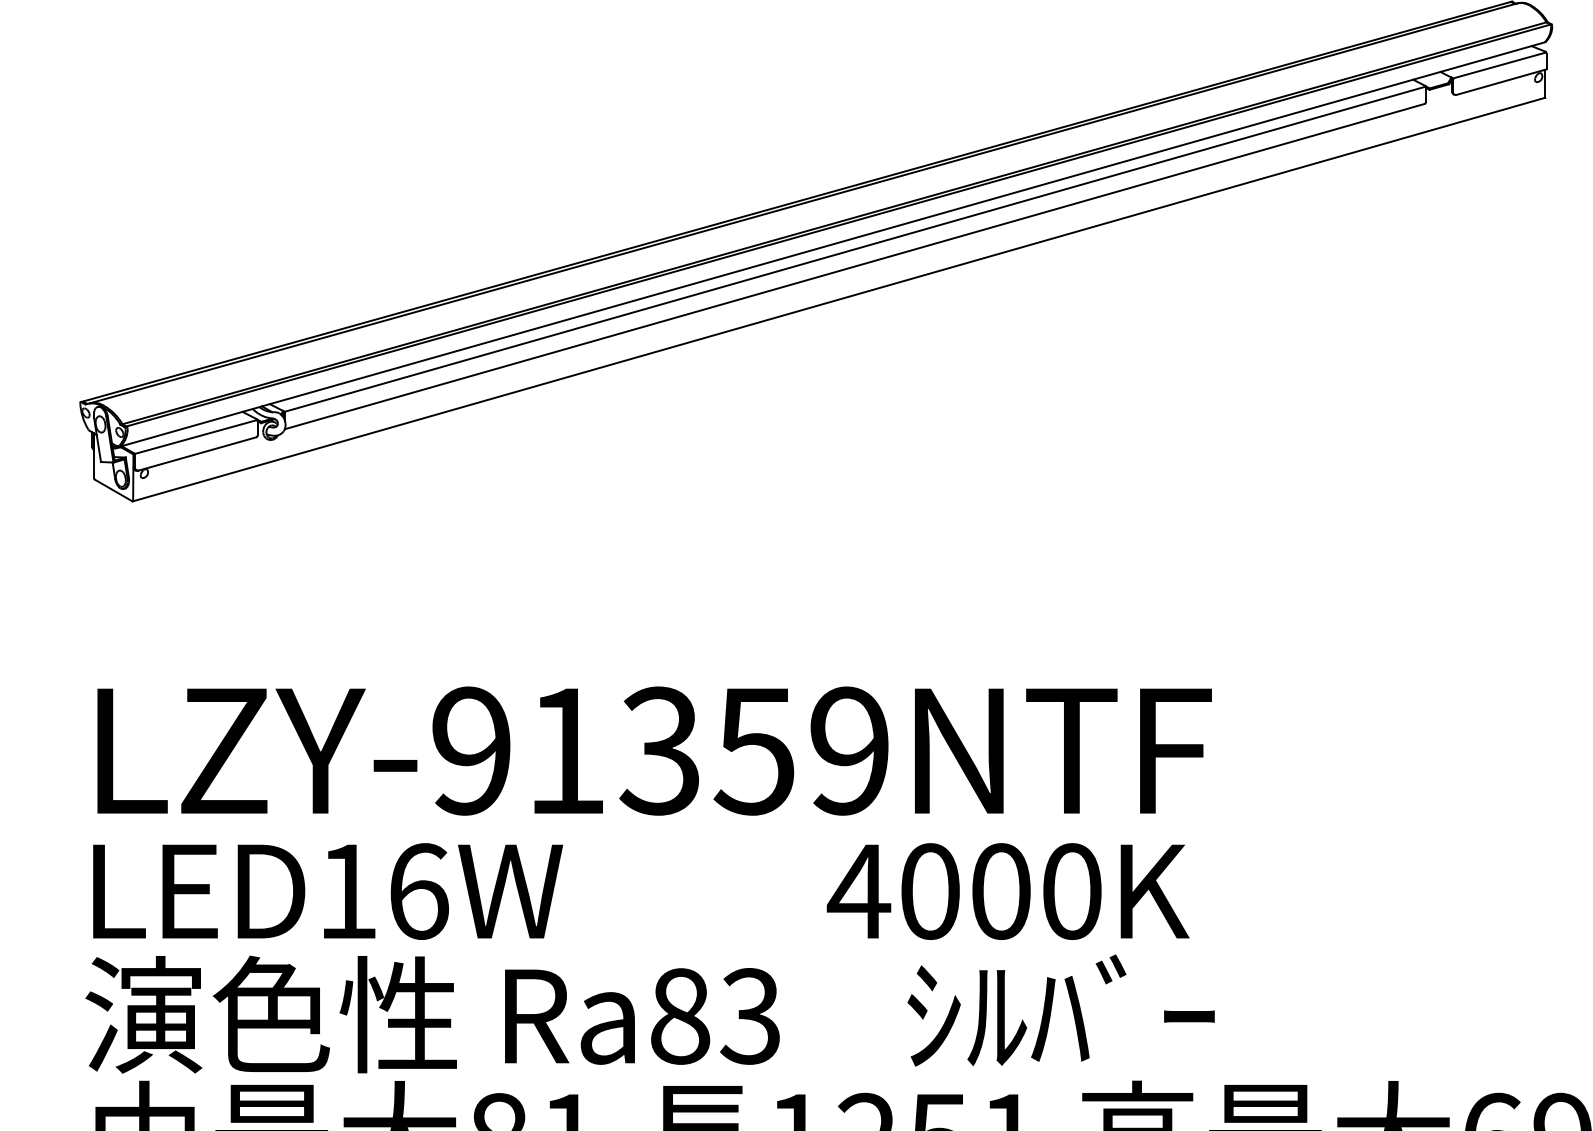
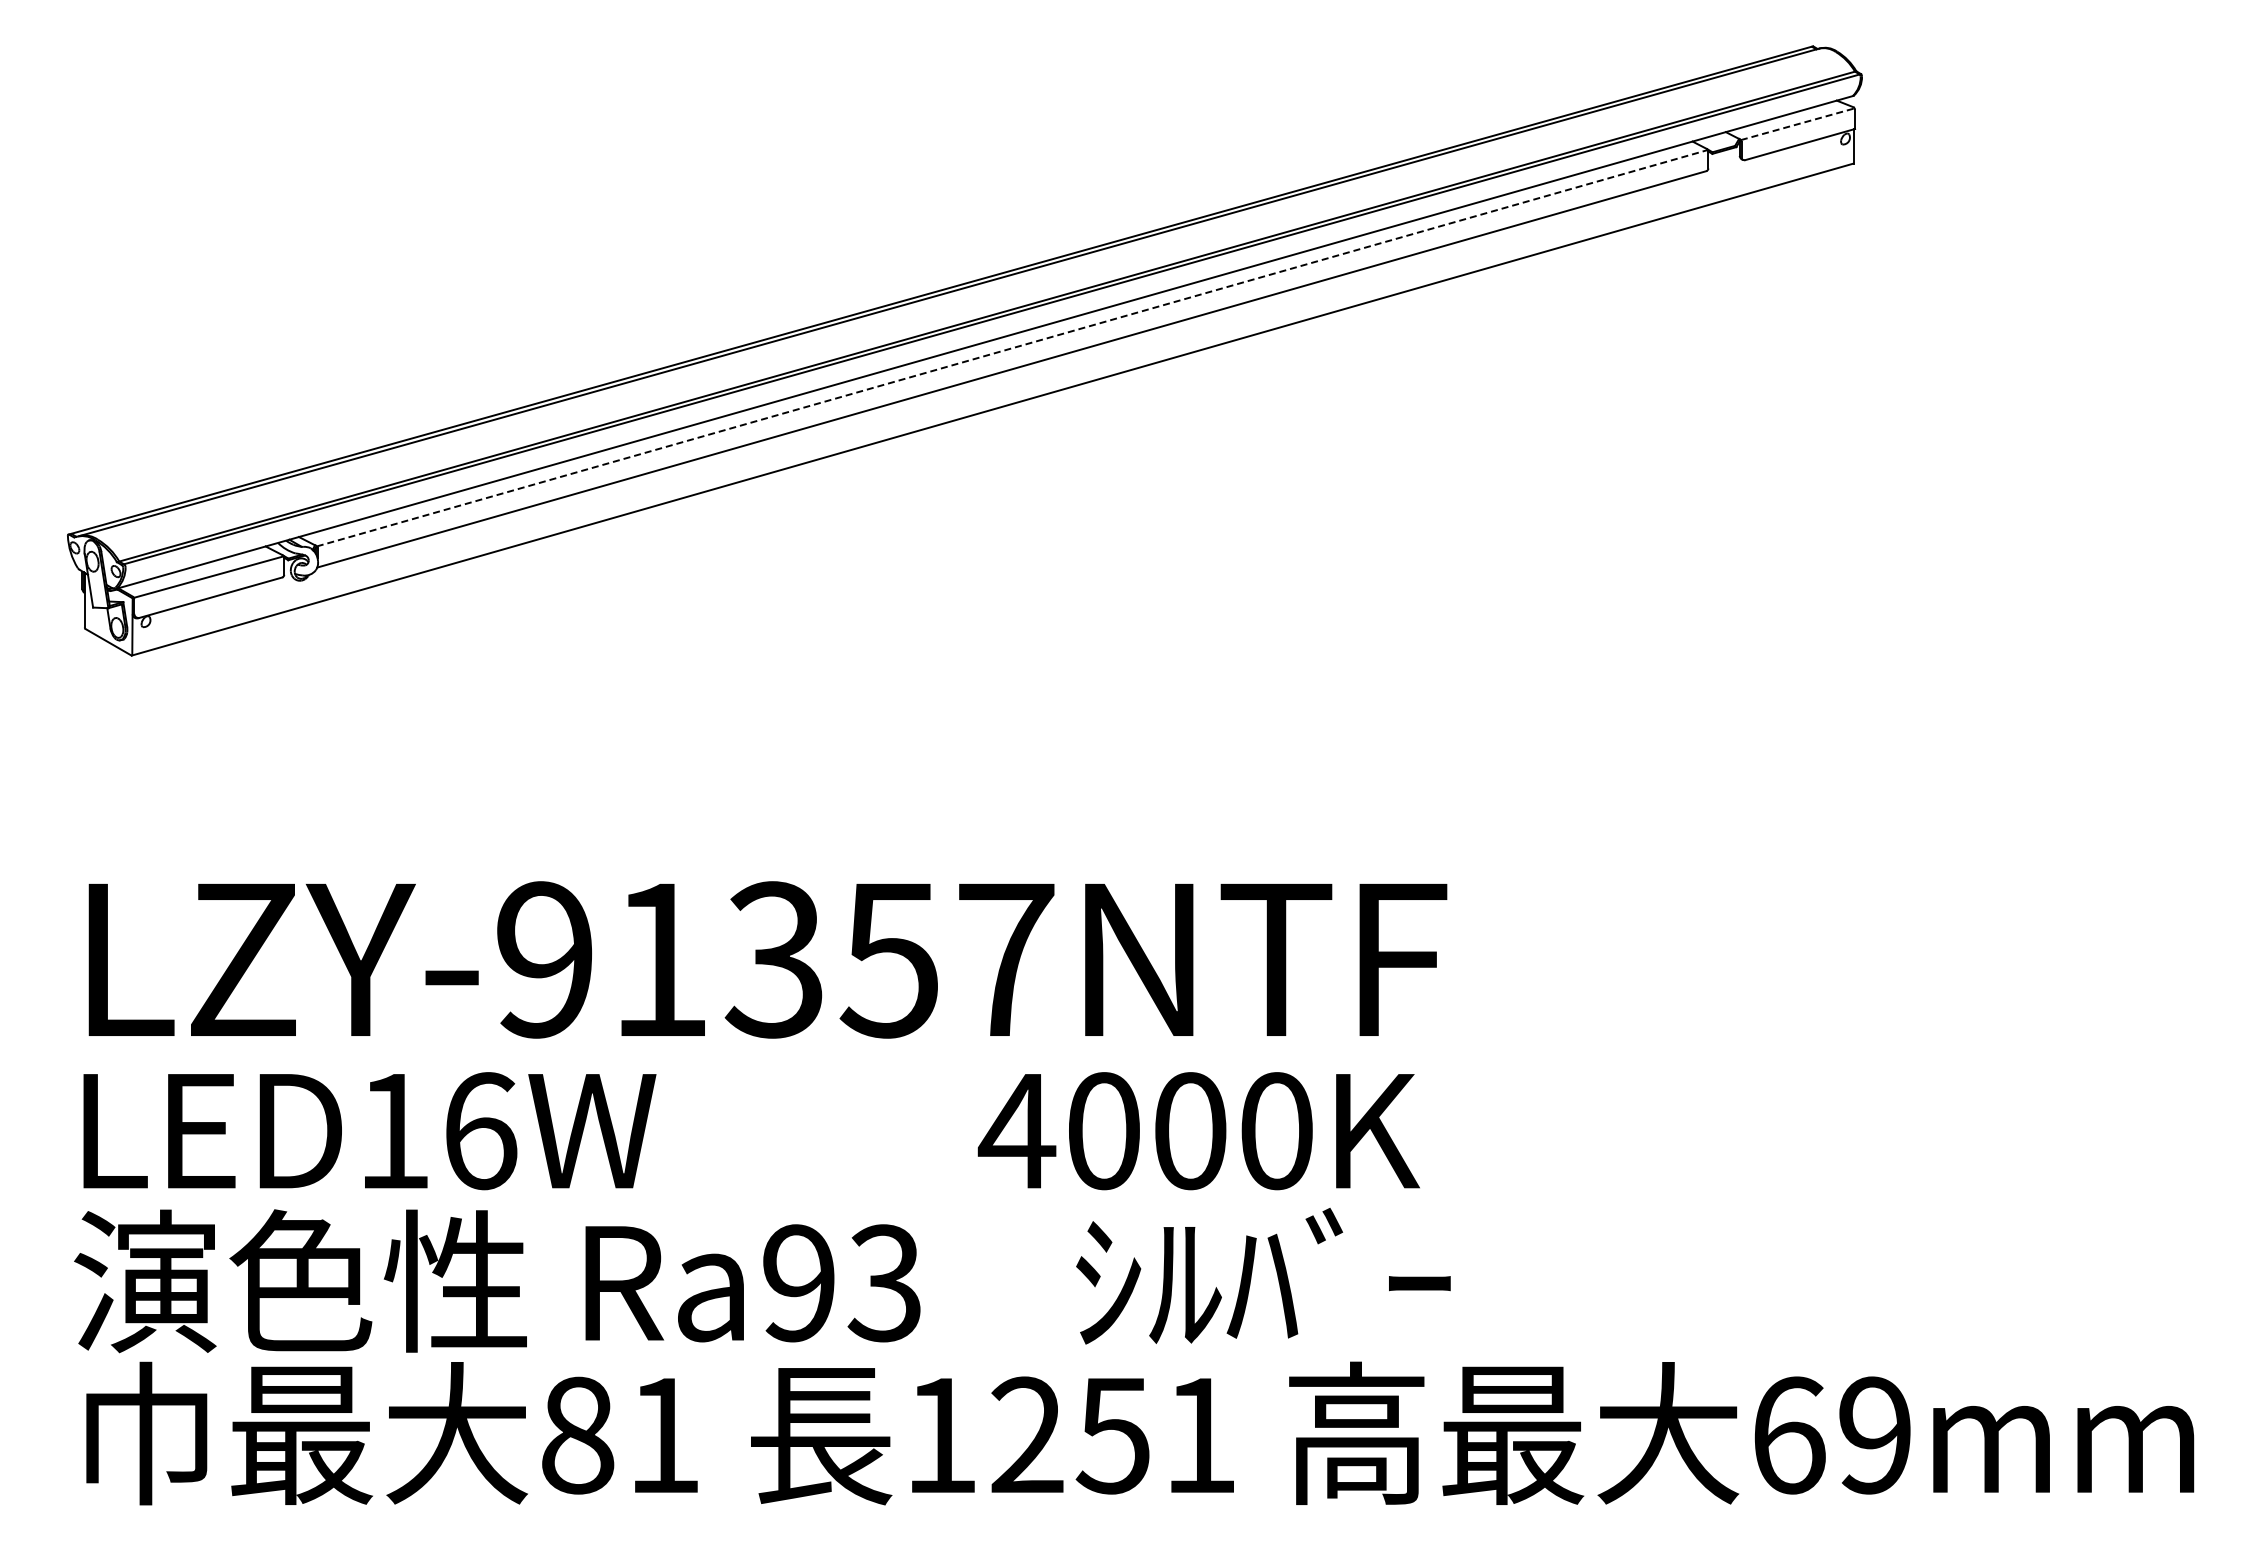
line: (1500, 65) -> (1798, 124), solid -> dashed
line: (855, 249) -> (1012, 348), solid -> dashed
text: (850, 750) -> (1006, 959), LZY-91359NTF -> LZY-91357NTF
text: (680, 1016) -> (799, 1283), Ra83 -> Ra93

